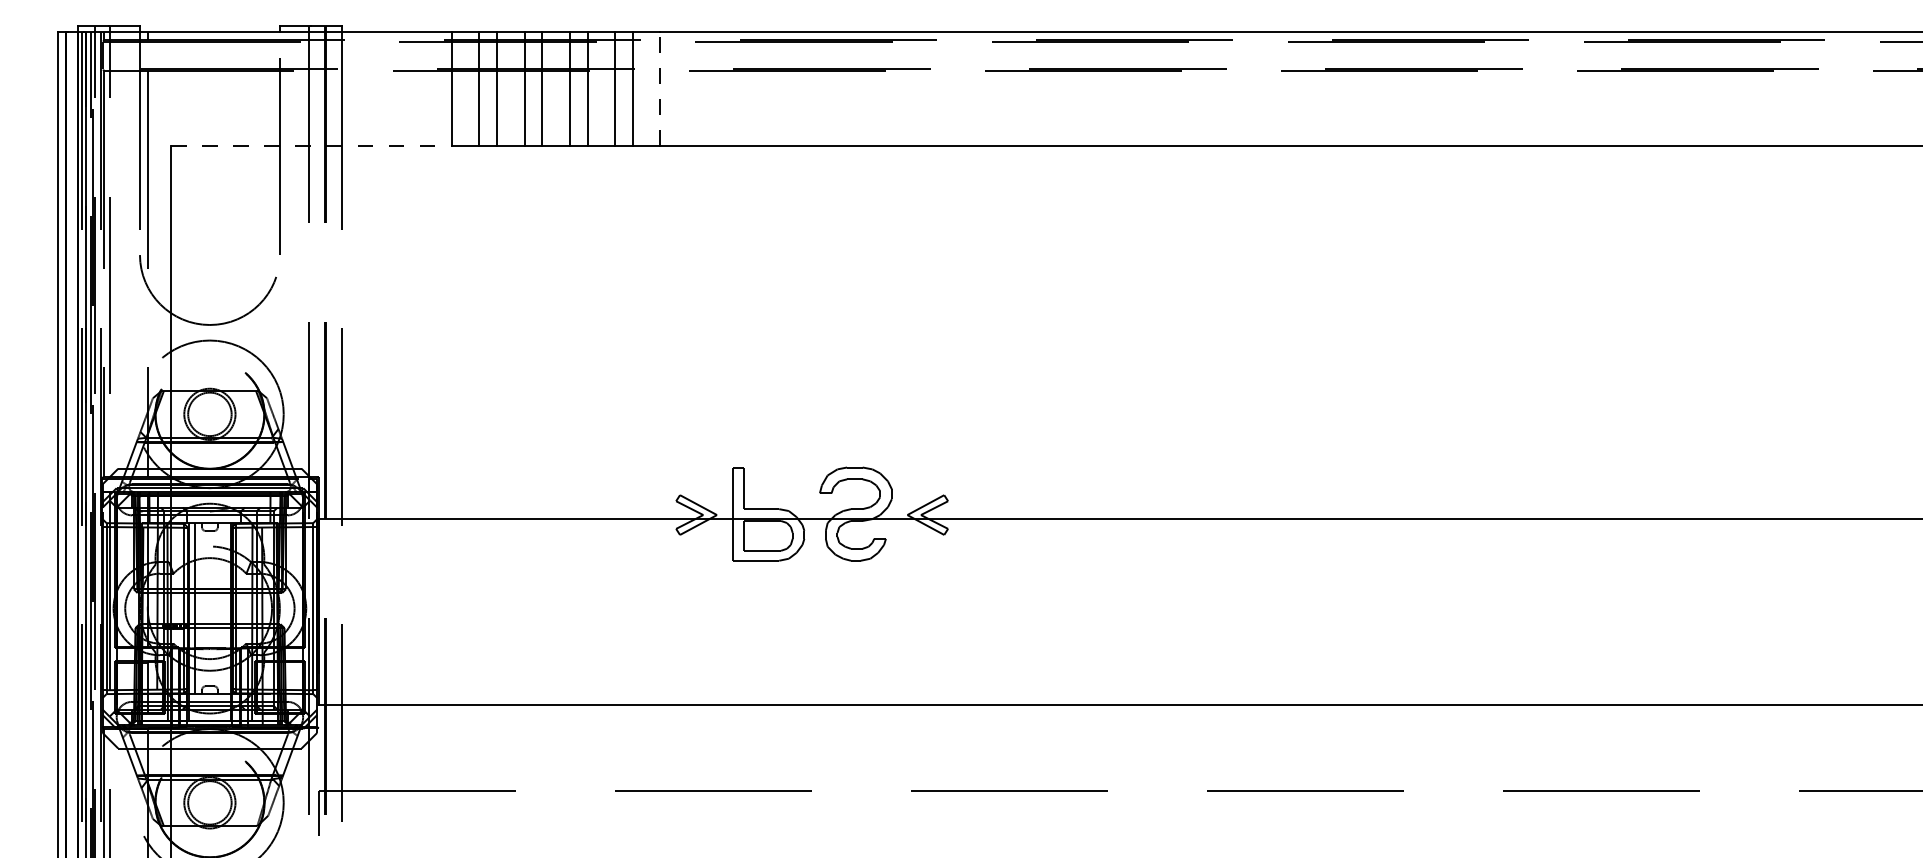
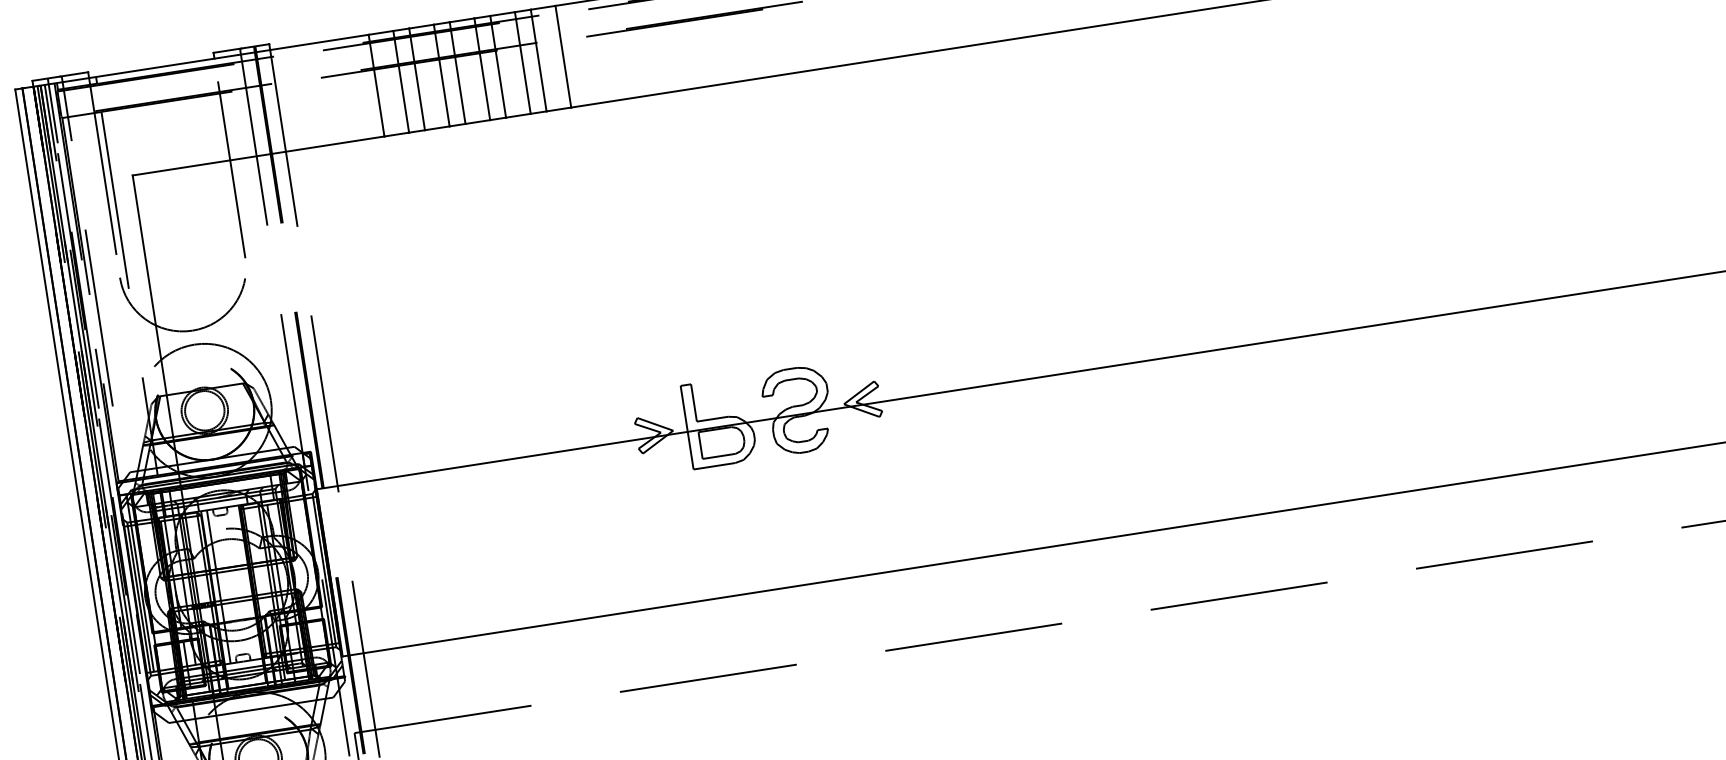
line: (660, 89) -> (563, 57), dashed -> solid
line: (311, 145) -> (258, 155), dashed -> solid

